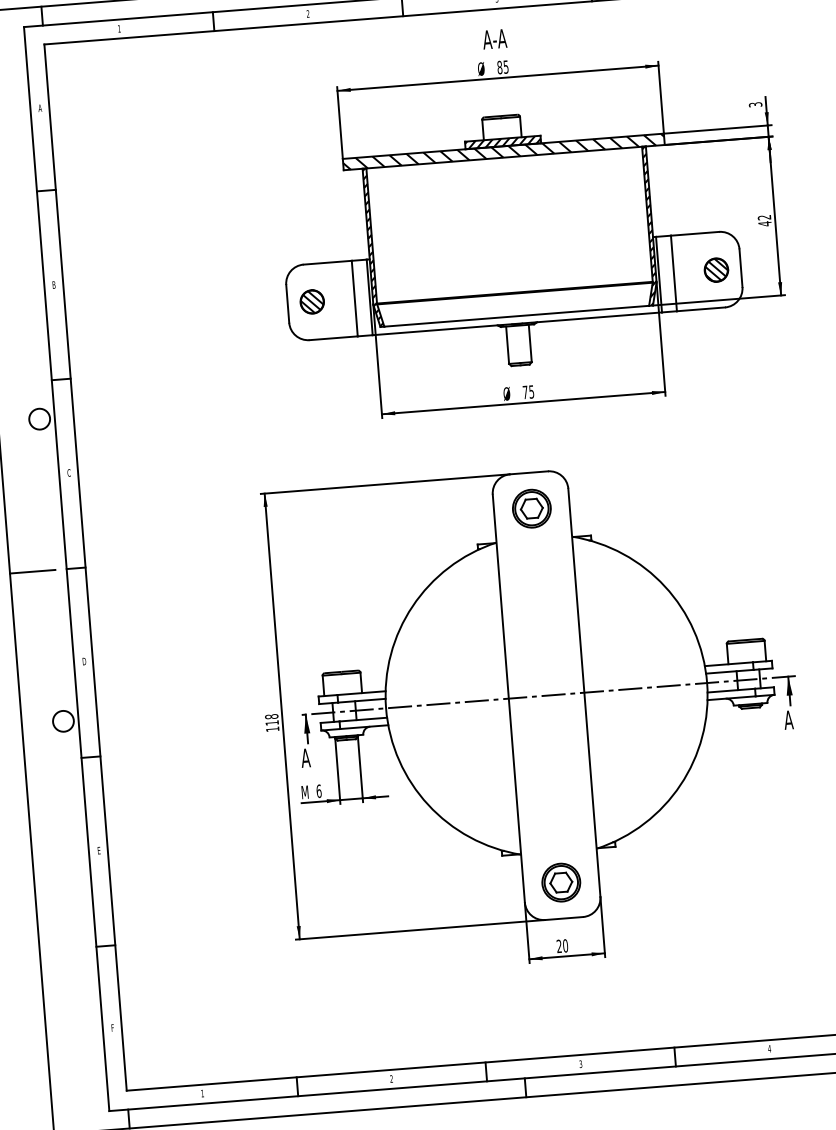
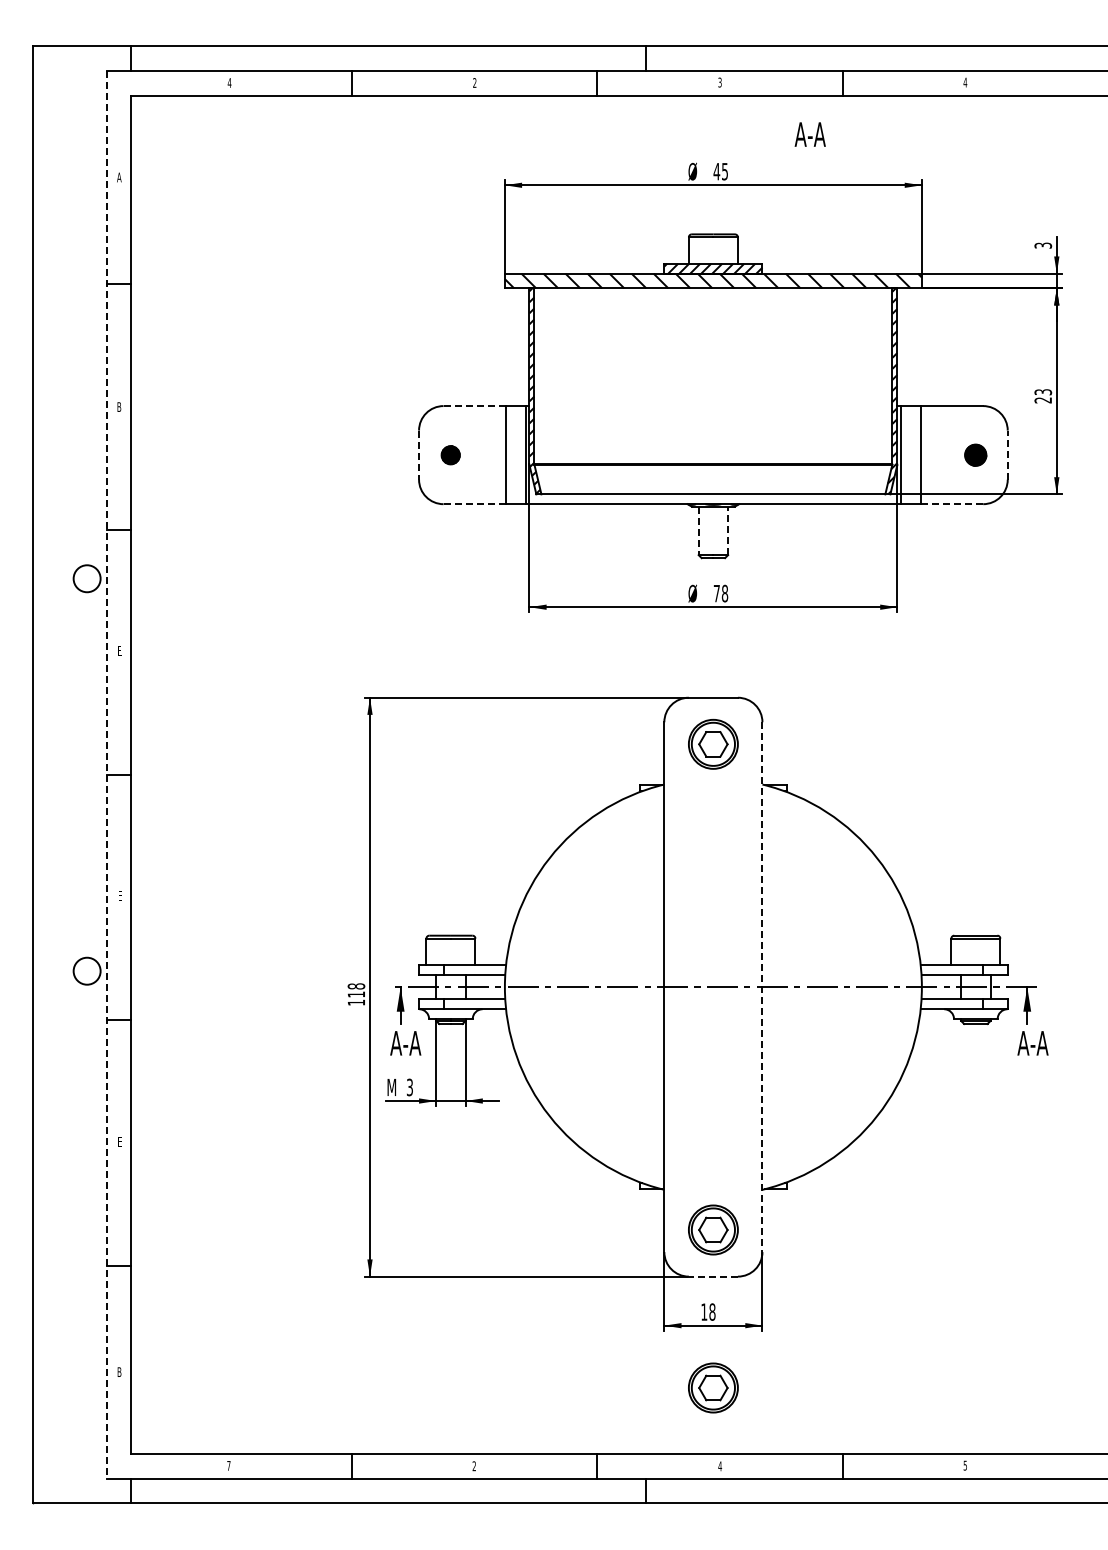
text: (119, 28) -> (229, 82), 1 -> 4
text: (494, 39) -> (809, 134), moved
text: (499, 67) -> (716, 171), 85 -> 45
text: (764, 220) -> (1043, 396), 42 -> 23
line: (327, 263) -> (474, 406), solid -> dashed
line: (740, 268) -> (1007, 455), solid -> dashed
part: (716, 270) -> (975, 455), size x0.7
part: (311, 302) -> (450, 455), size x0.6
line: (288, 304) -> (419, 455), solid -> dashed
line: (700, 309) -> (951, 504), solid -> dashed
line: (333, 338) -> (474, 504), solid -> dashed
line: (530, 343) -> (728, 530), solid -> dashed
line: (507, 345) -> (698, 531), solid -> dashed
text: (531, 391) -> (724, 593), 75 -> 78
text: (69, 473) -> (119, 651), C -> E
line: (66, 568) -> (106, 774), solid -> dashed
line: (32, 571) -> (62, 774), removed
text: (84, 661) -> (120, 895), D -> E
line: (584, 692) -> (762, 987), solid -> dashed
text: (801, 719) -> (1039, 1043), A -> A-A
text: (318, 757) -> (412, 1043), A -> A-A
text: (318, 791) -> (409, 1087), 6 -> 3
line: (564, 918) -> (713, 1276), solid -> dashed
text: (562, 945) -> (708, 1311), 20 -> 18
part: (570, 1003) -> (713, 1387), added
text: (112, 1027) -> (119, 1371), F -> B
text: (769, 1048) -> (965, 1465), 4 -> 5
text: (581, 1064) -> (720, 1466), 3 -> 4
text: (202, 1093) -> (228, 1465), 1 -> 7

